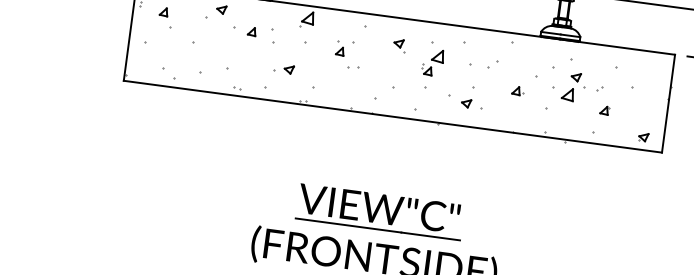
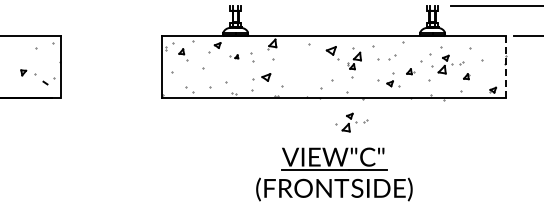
part: (244, 30) -> (233, 56), size x0.6
part: (399, 46) -> (332, 53), size x1.6
part: (347, 55) -> (300, 63), removed
part: (283, 68) -> (261, 77), size x1.4
part: (464, 96) -> (388, 79), moved
line: (669, 102) -> (506, 66), solid -> dashed
part: (414, 158) -> (351, 122), added

